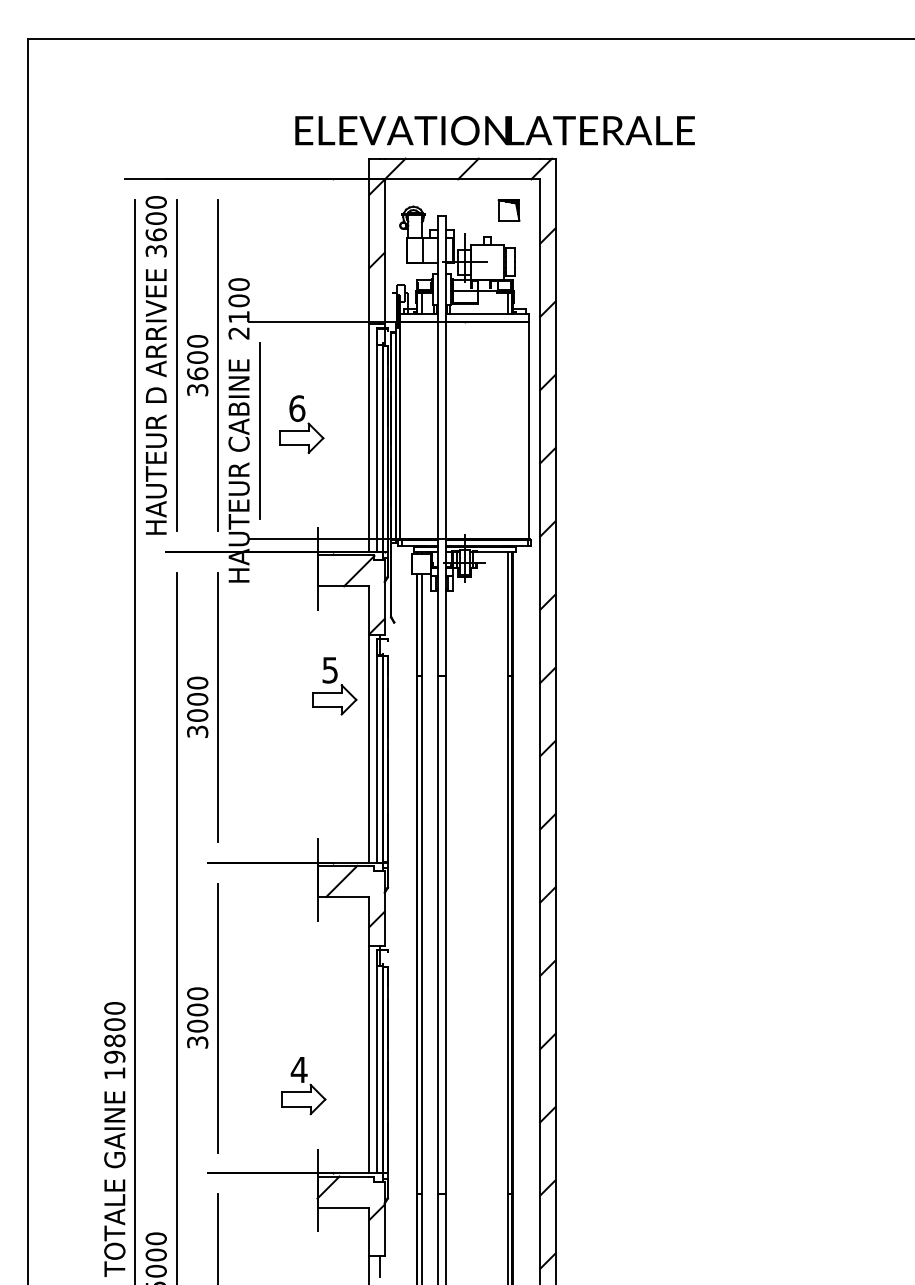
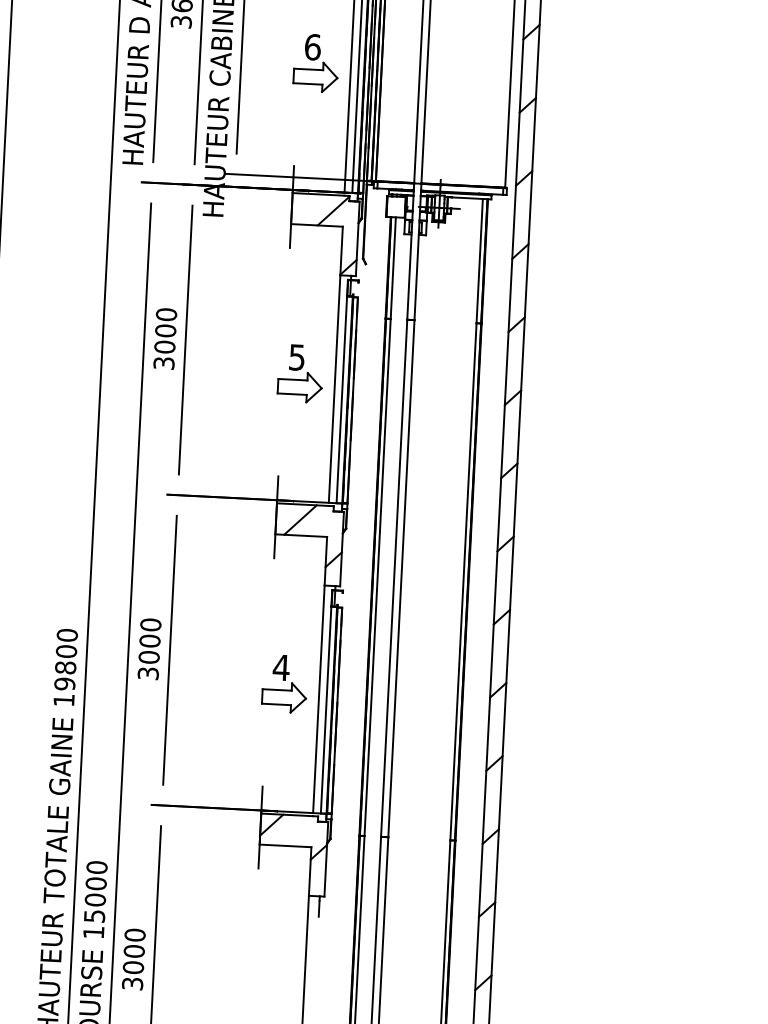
part: (301, 424) -> (316, 63), moved
part: (334, 686) -> (300, 373), moved
part: (303, 1086) -> (284, 684), moved

